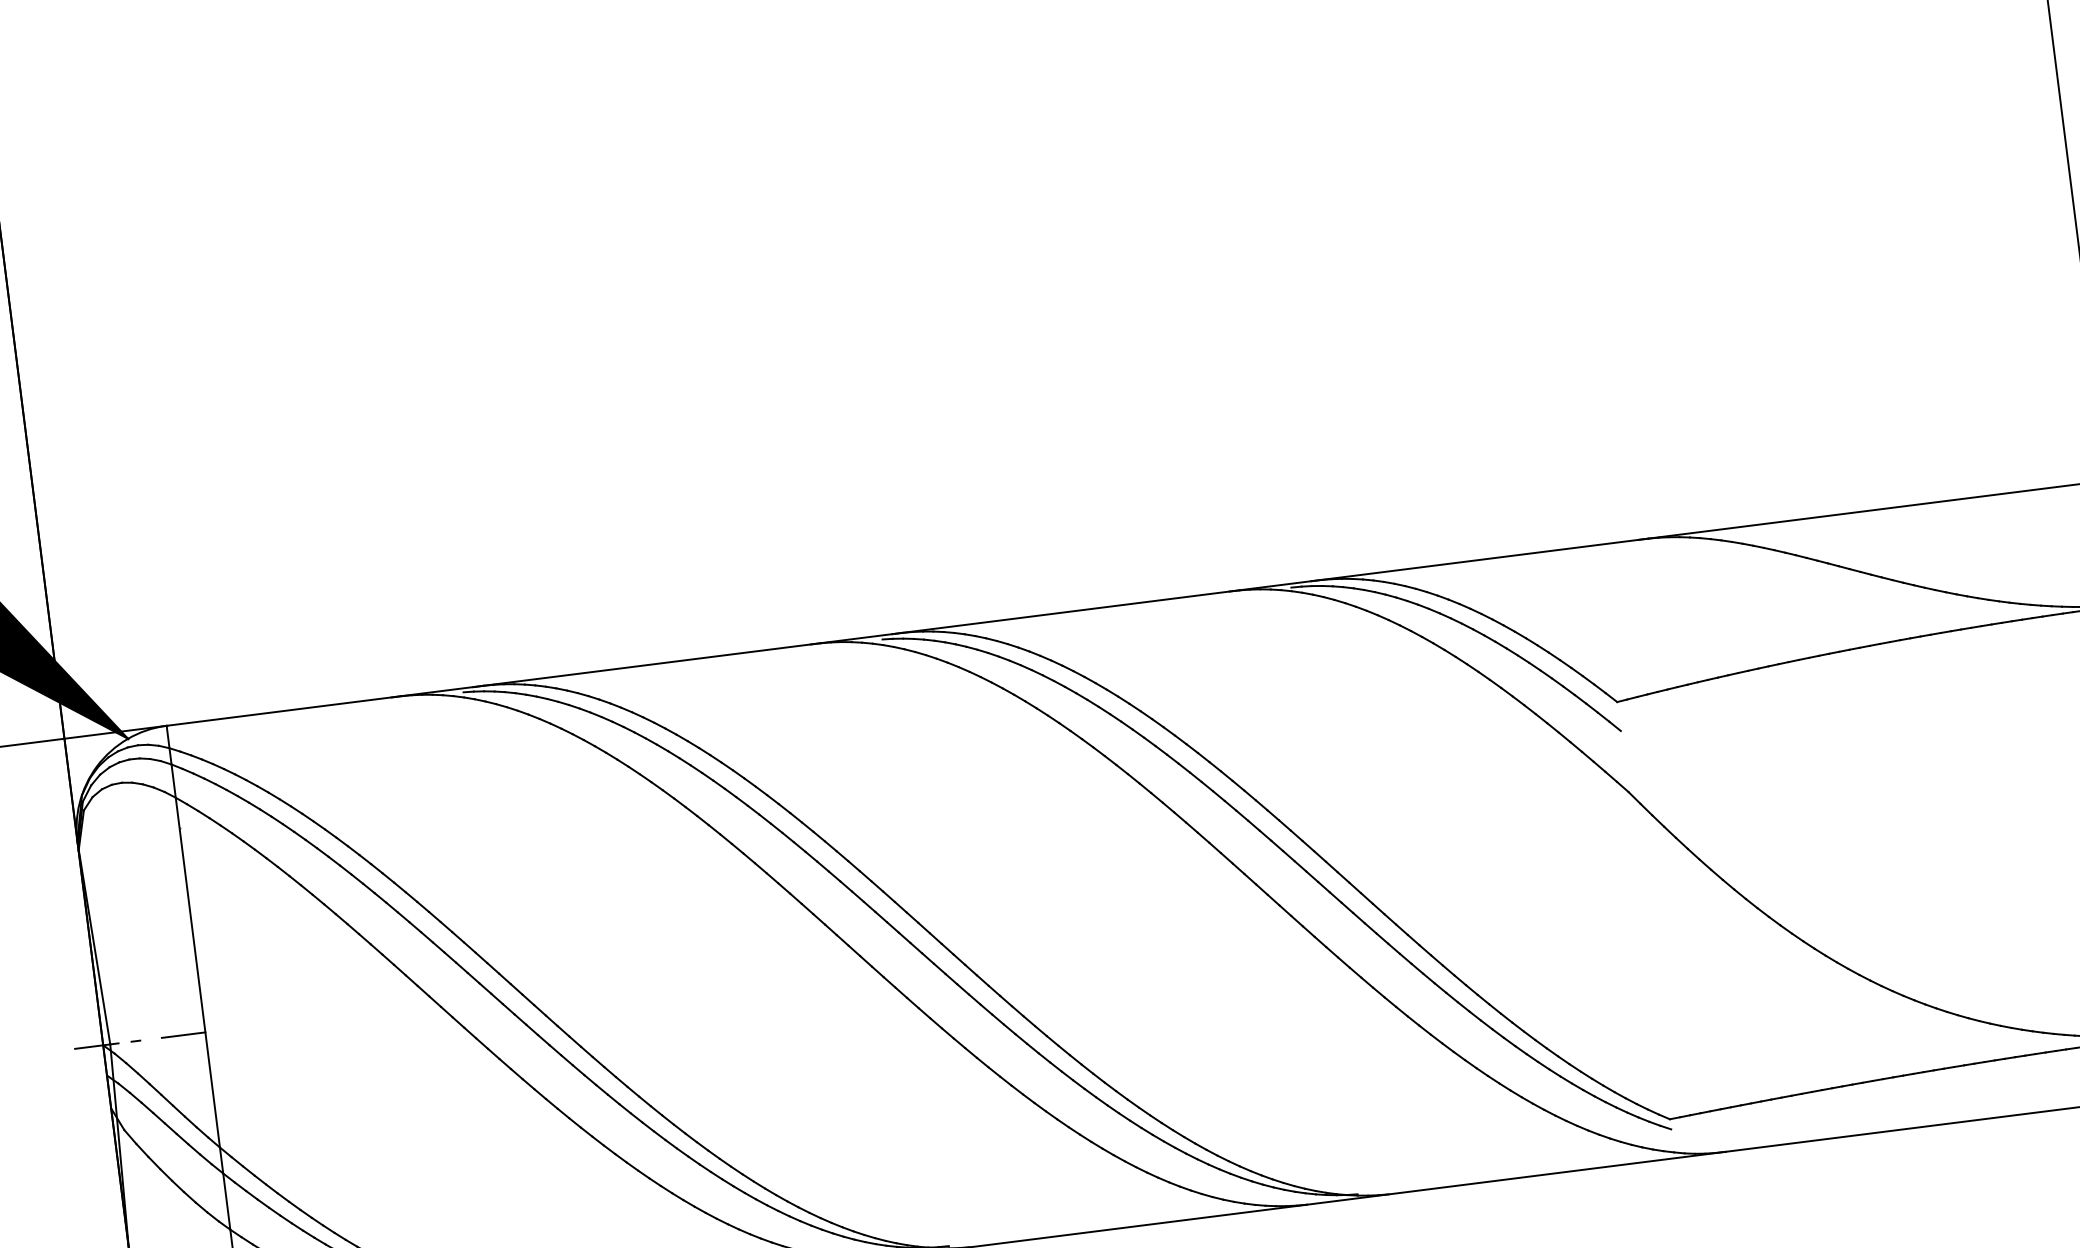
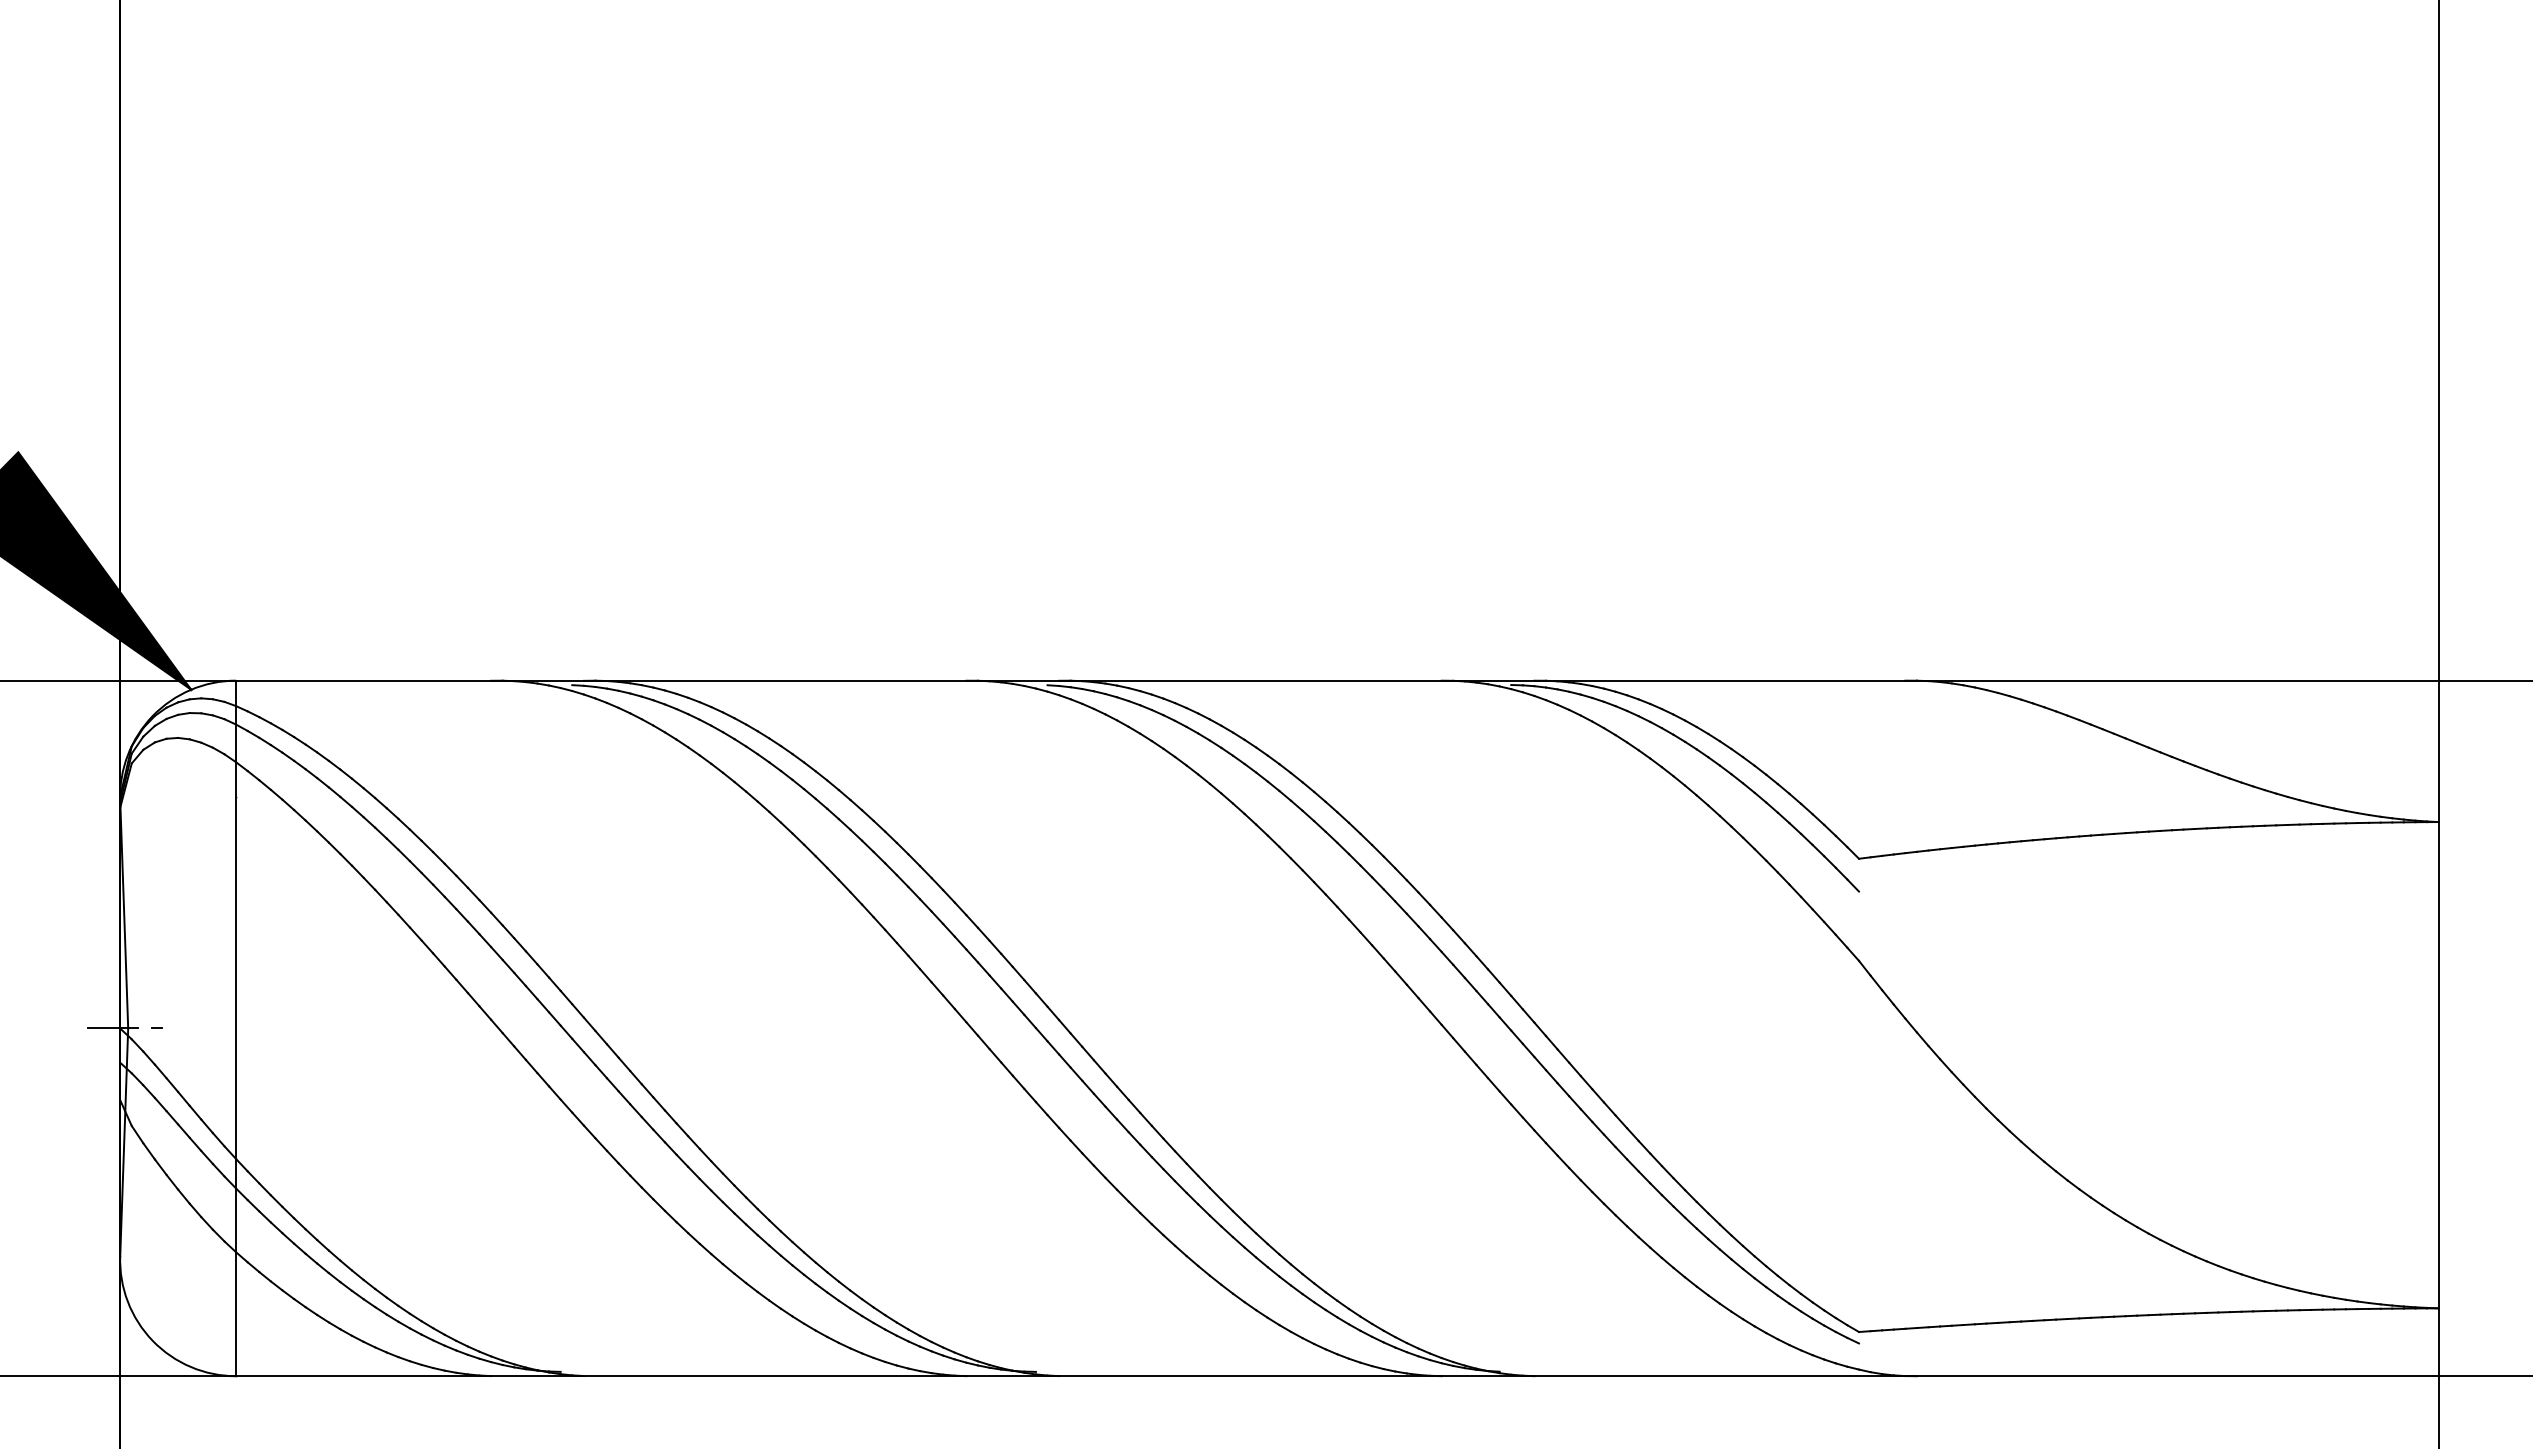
line: (183, 1035) -> (211, 1028), removed

